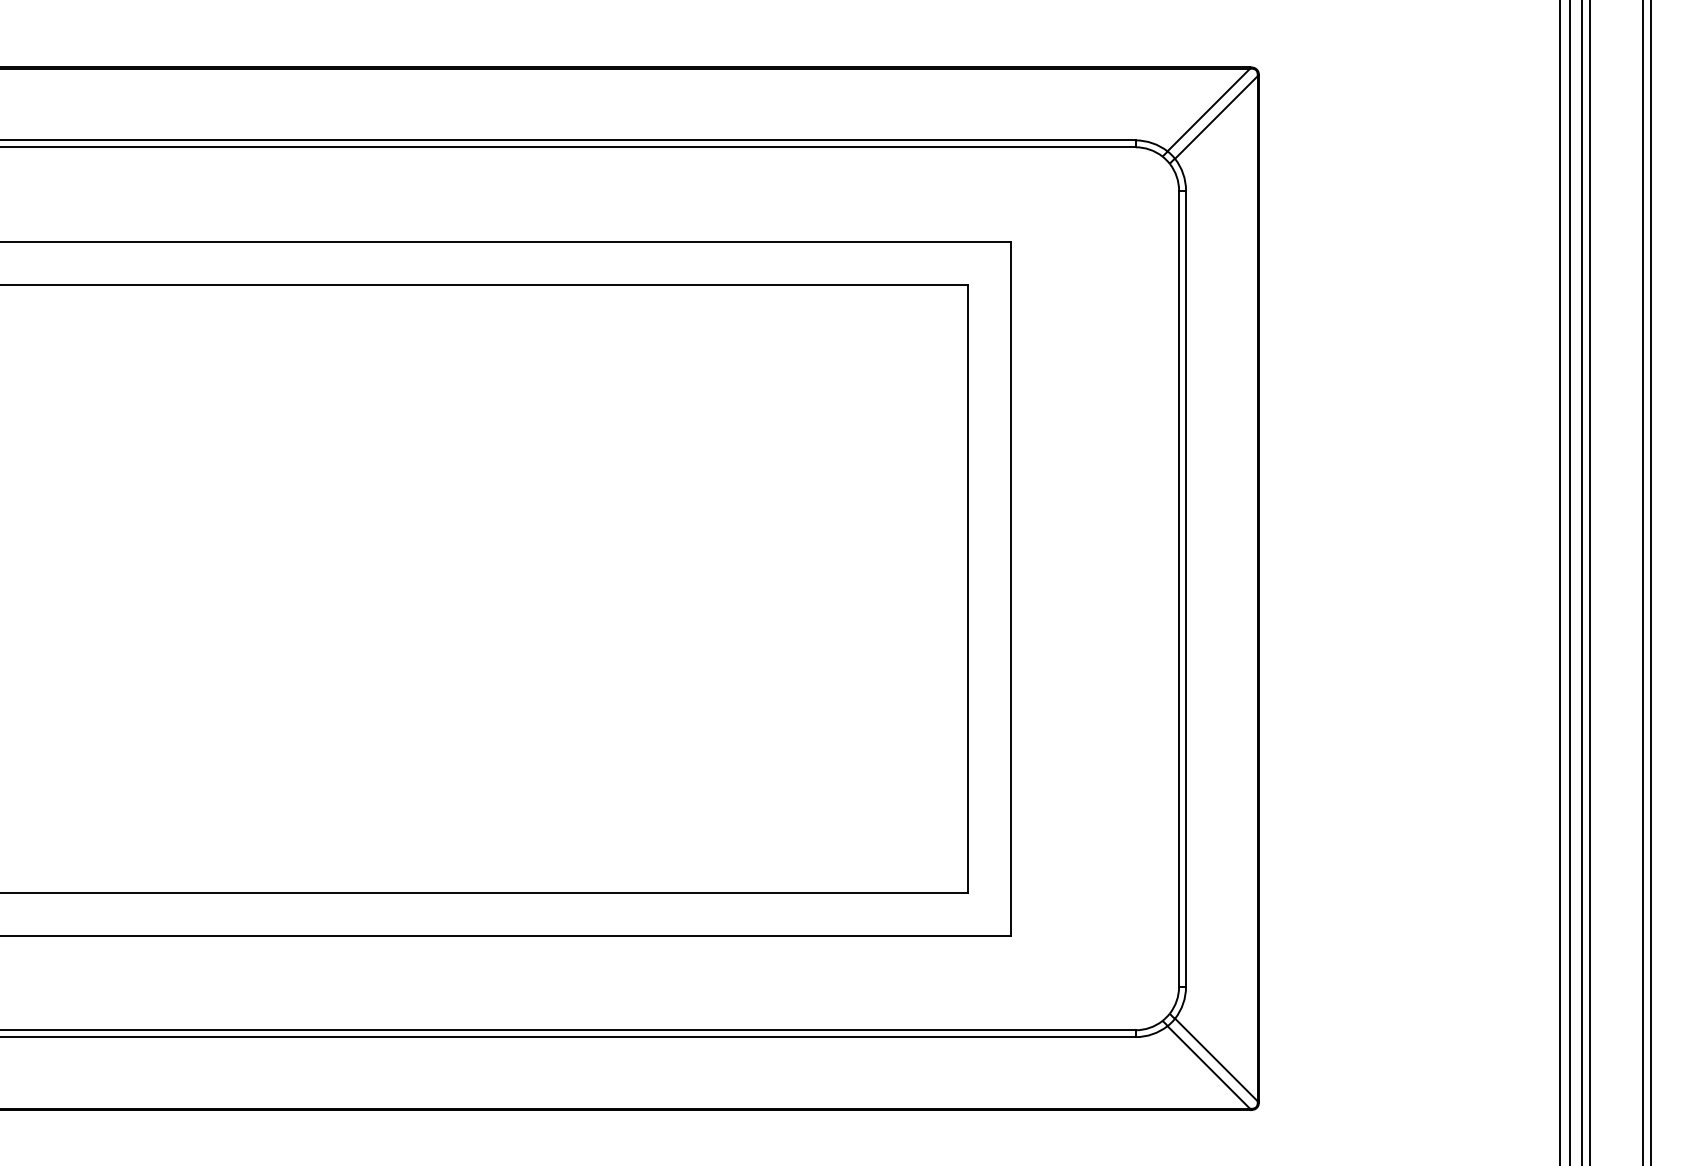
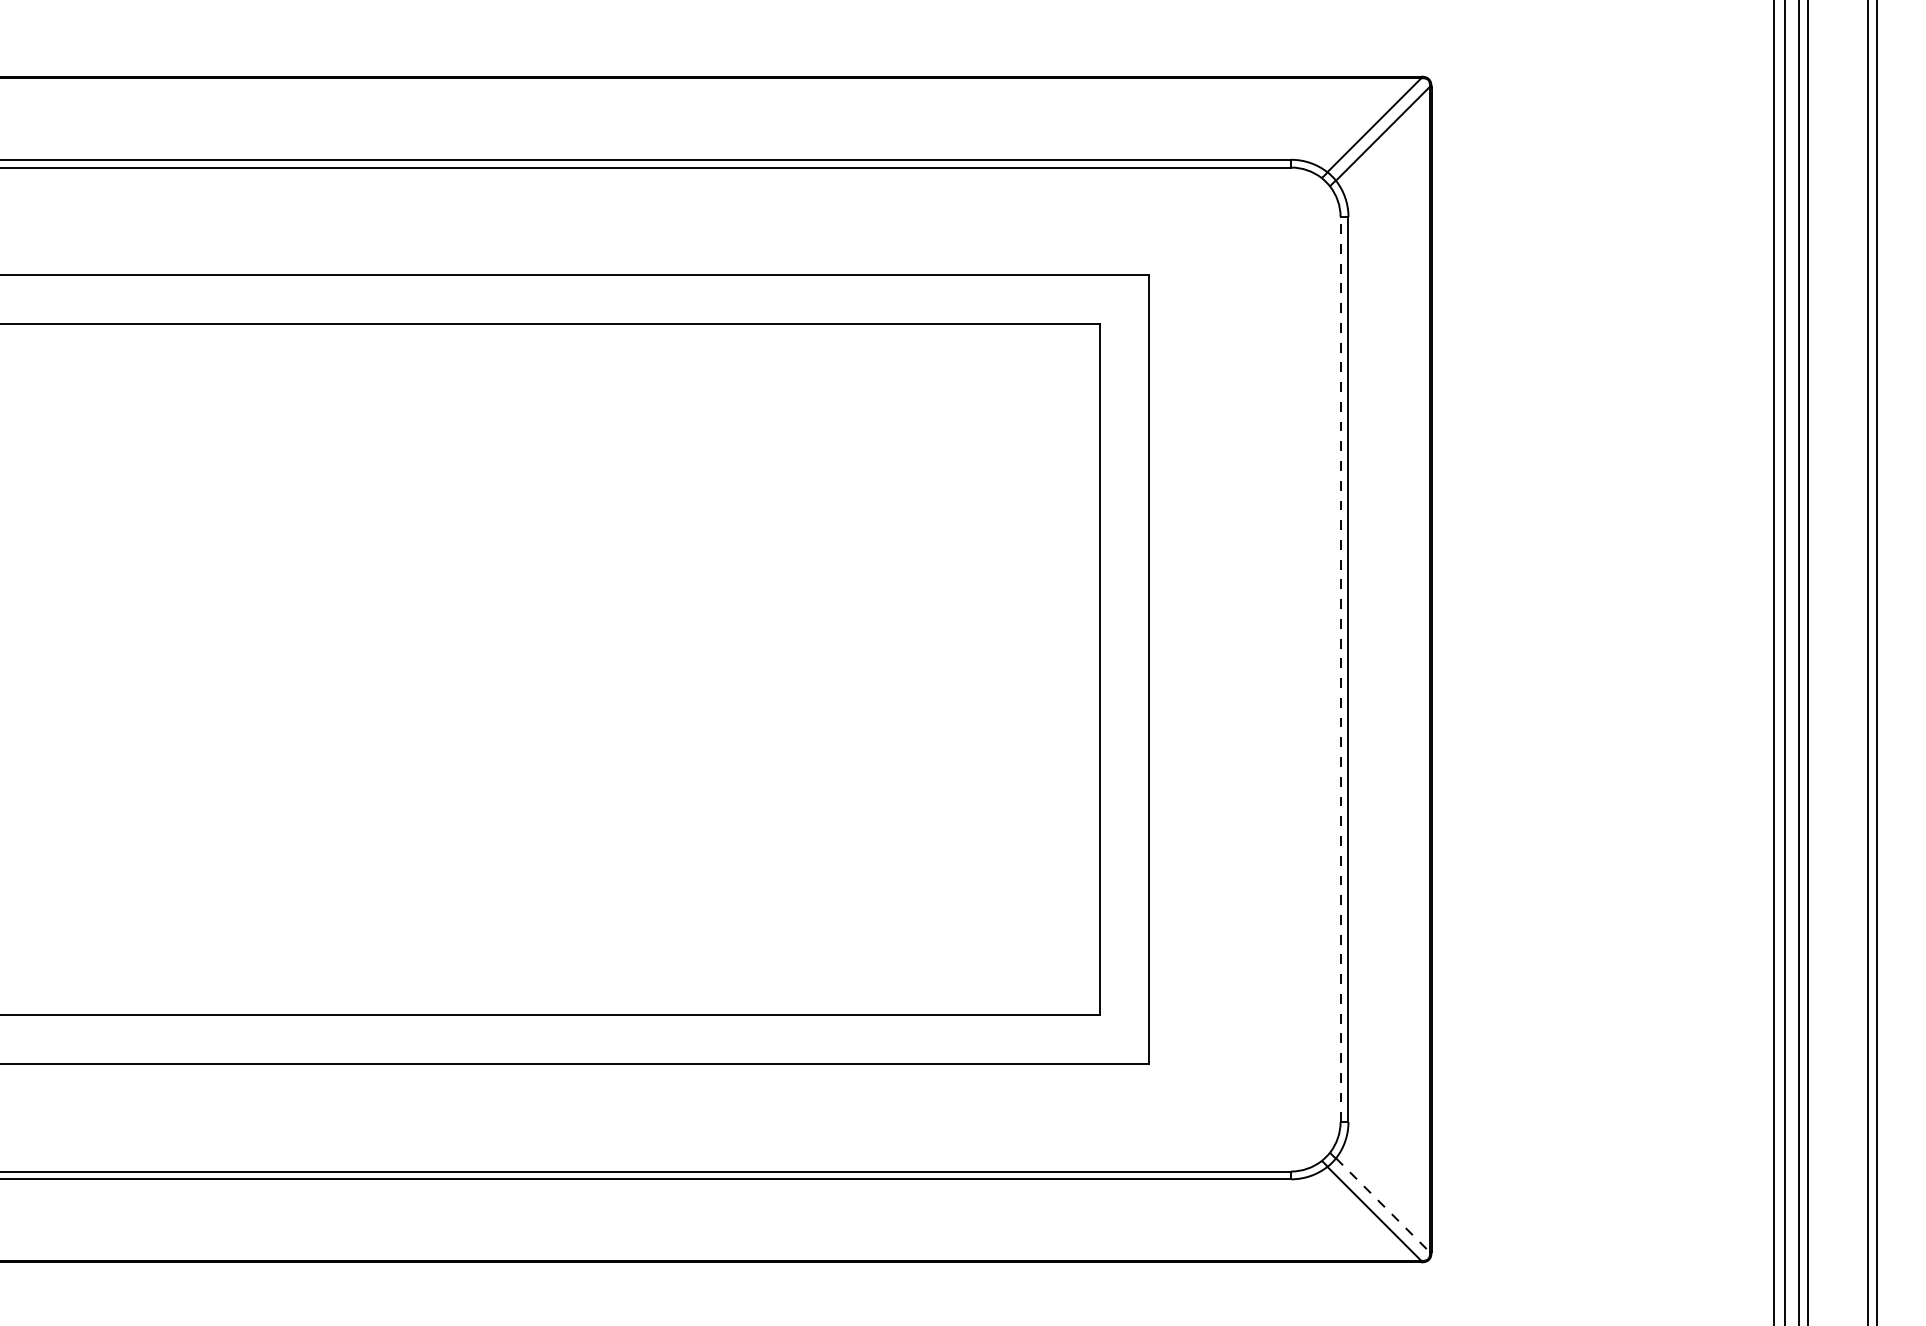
line: (1179, 588) -> (1340, 669), solid -> dashed
line: (1216, 1060) -> (1383, 1205), solid -> dashed

